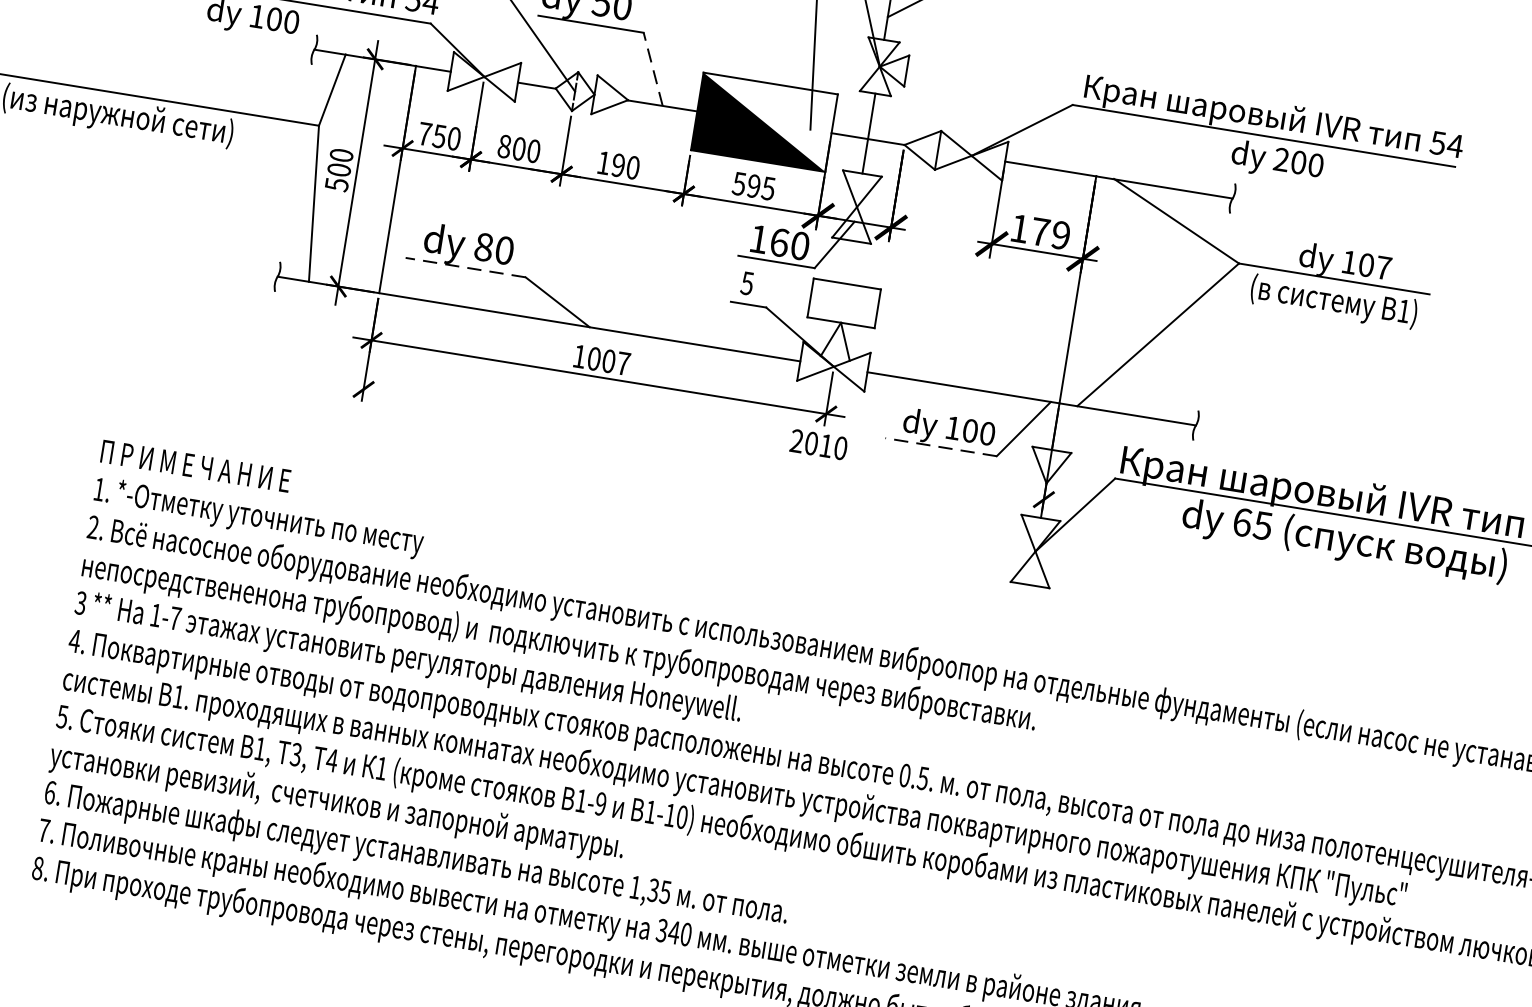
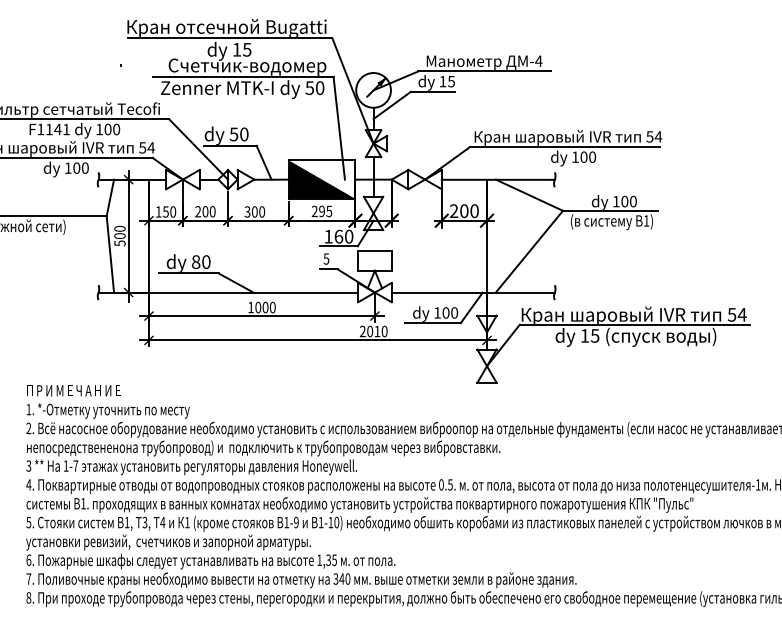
line: (654, 69) -> (264, 162), dashed -> solid
text: (424, 133) -> (158, 211), 750 -> 150
text: (505, 146) -> (198, 211), 800 -> 200
text: (1281, 158) -> (575, 156), 200 -> 100
text: (609, 163) -> (250, 211), 190 -> 300
text: (738, 183) -> (314, 211), 595 -> 295
text: (1038, 232) -> (463, 211), 179 -> 200
line: (464, 267) -> (188, 273), dashed -> solid
text: (1383, 267) -> (633, 201), 107 -> 100
text: (622, 363) -> (272, 307), 1007 -> 1000
line: (702, 444) -> (317, 340), added
line: (941, 448) -> (433, 323), dashed -> solid
text: (1243, 521) -> (585, 335), 65 -> 15

